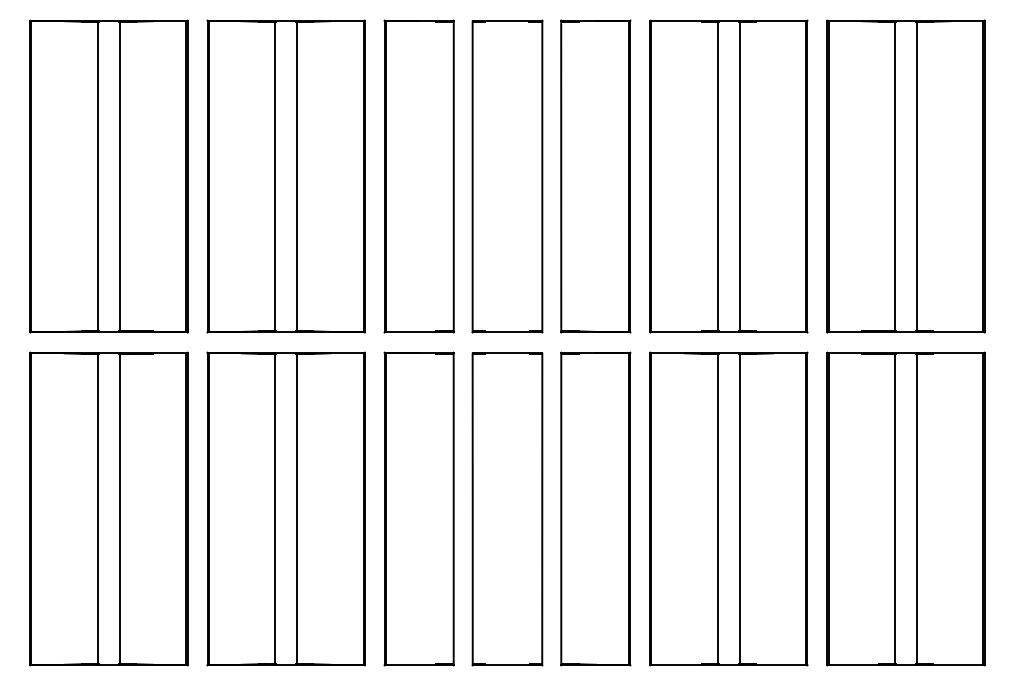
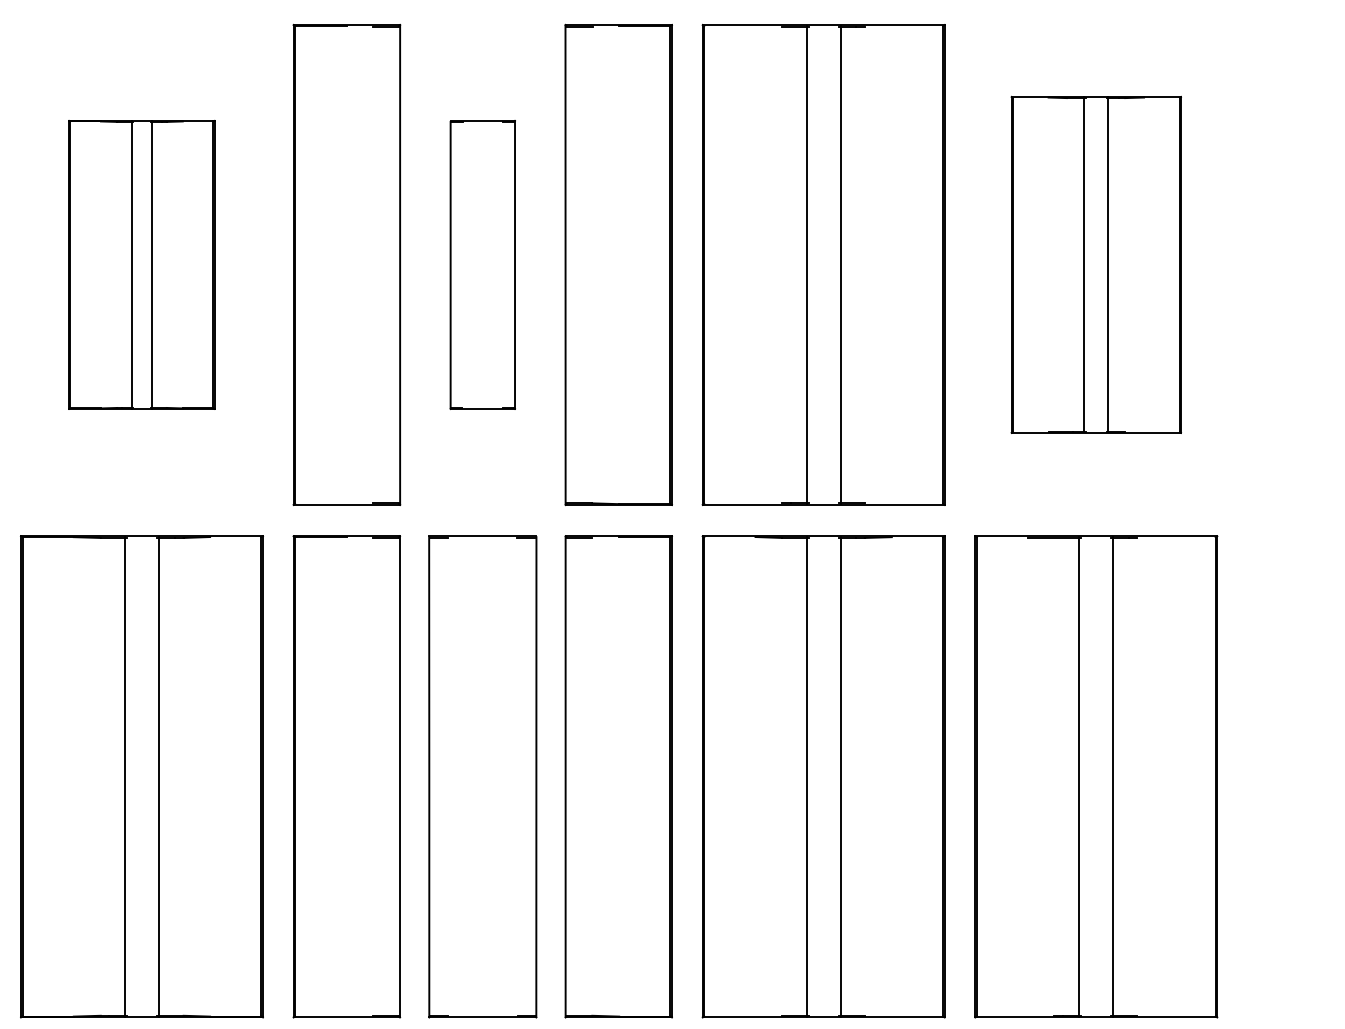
part: (285, 176) -> (141, 264), size x0.6
part: (507, 176) -> (482, 264), size x0.6
part: (905, 176) -> (1095, 264), size x0.7

